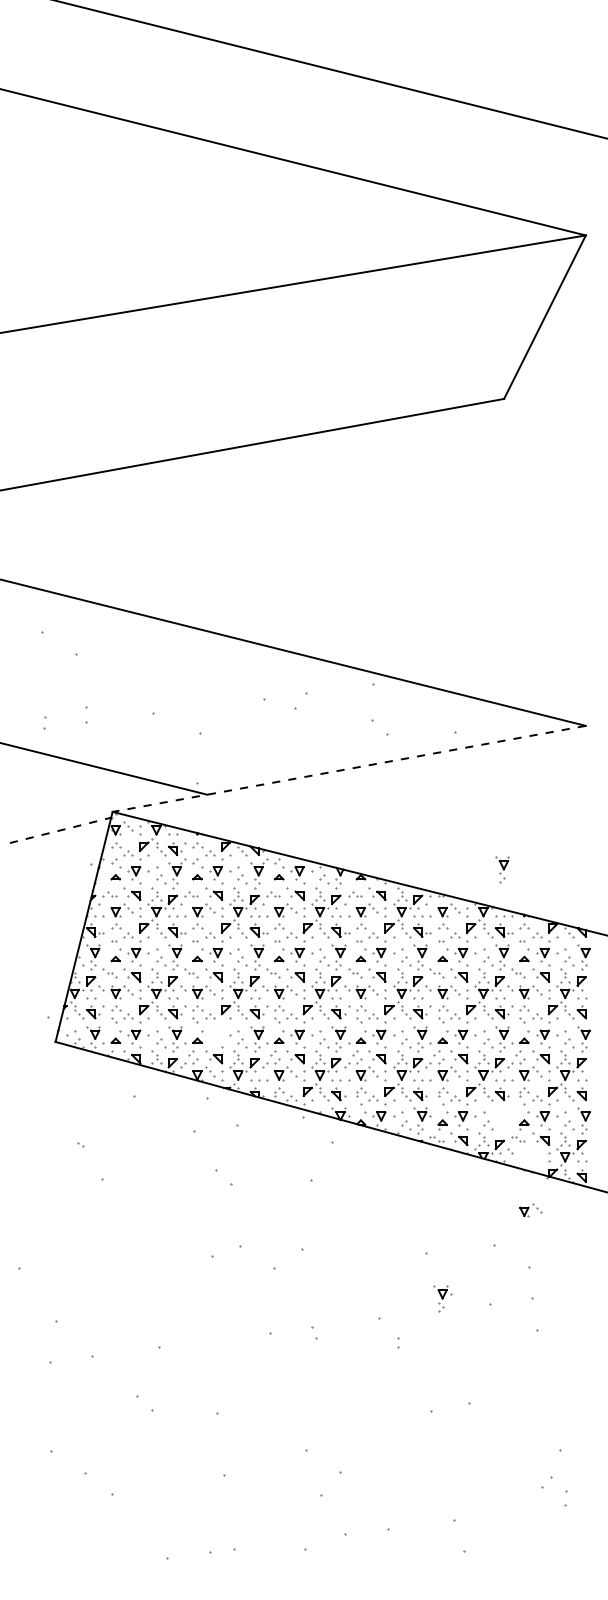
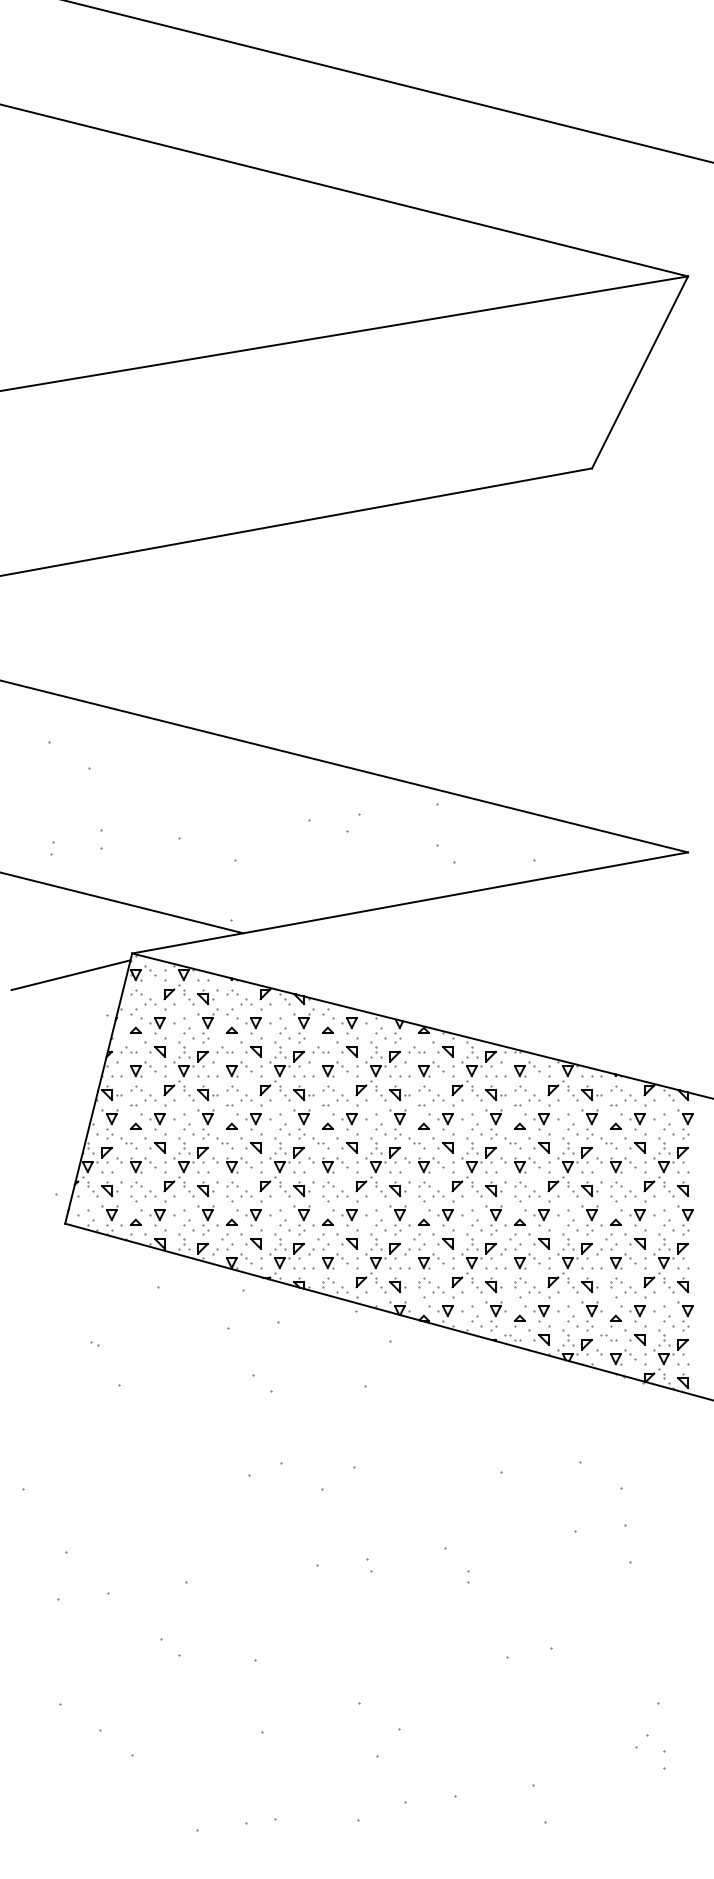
line: (348, 769) -> (409, 903), dashed -> solid
line: (60, 830) -> (71, 975), dashed -> solid
part: (501, 869) -> (589, 1021), removed
part: (215, 1033) -> (253, 1213), added
part: (530, 1210) -> (623, 1357), moved
part: (442, 1298) -> (591, 1316), moved

